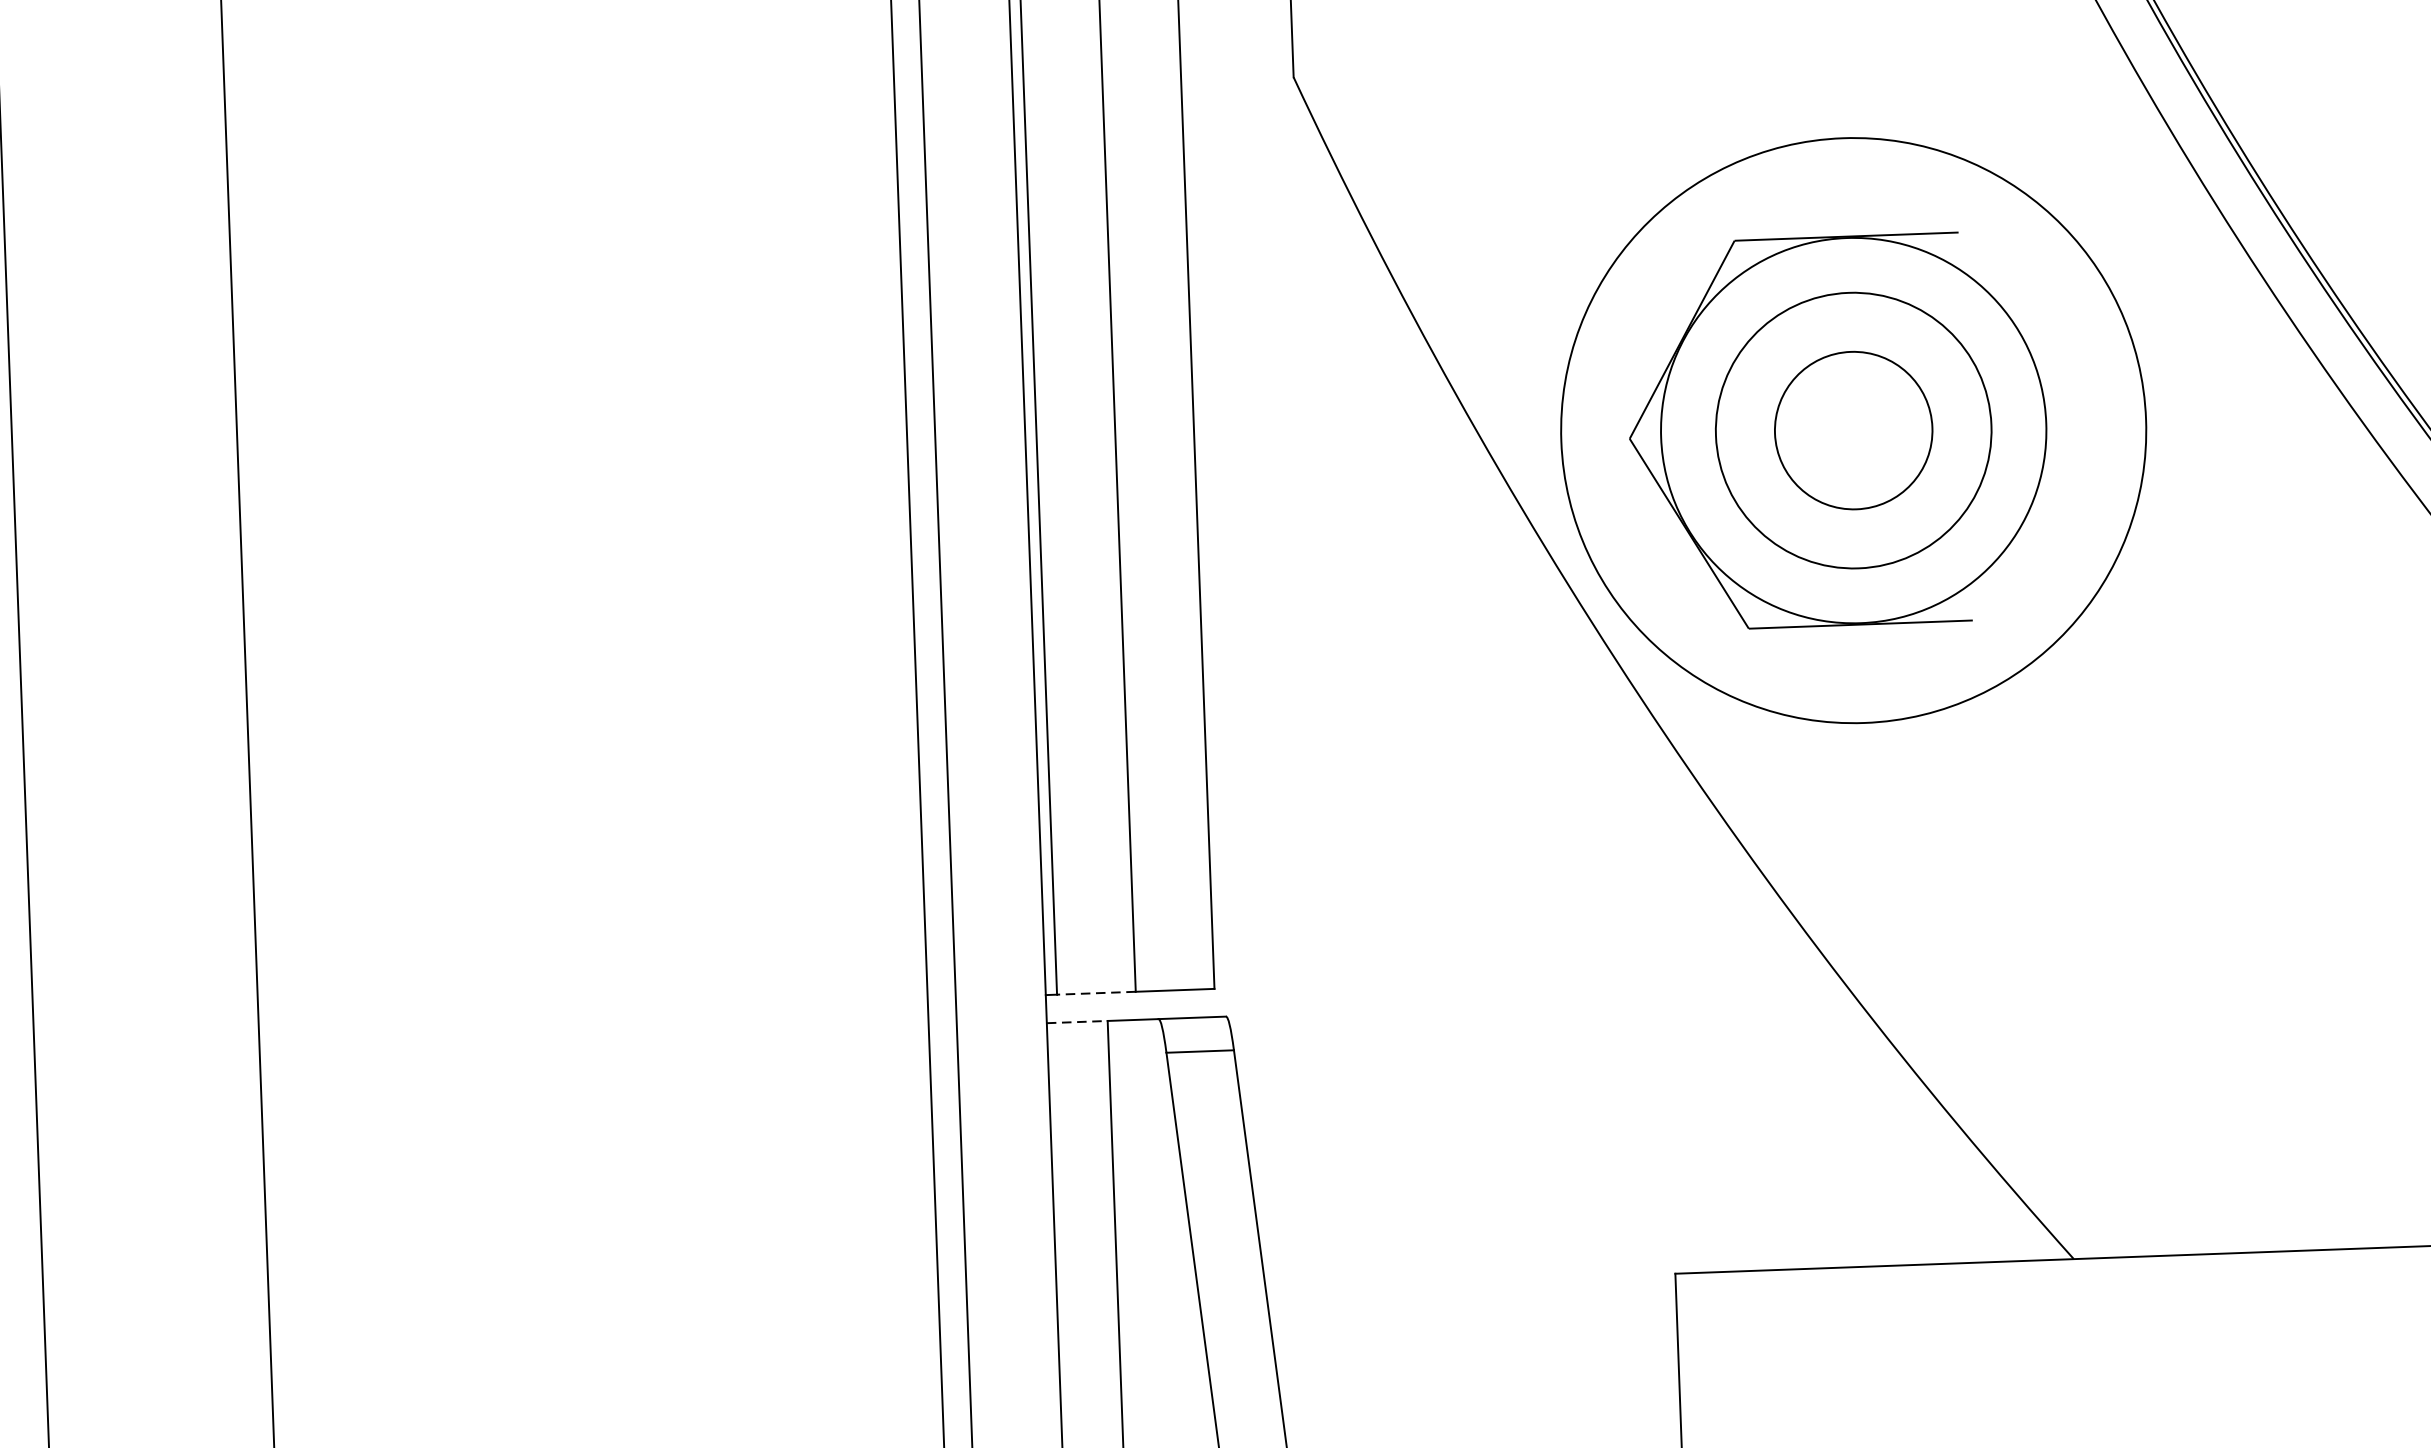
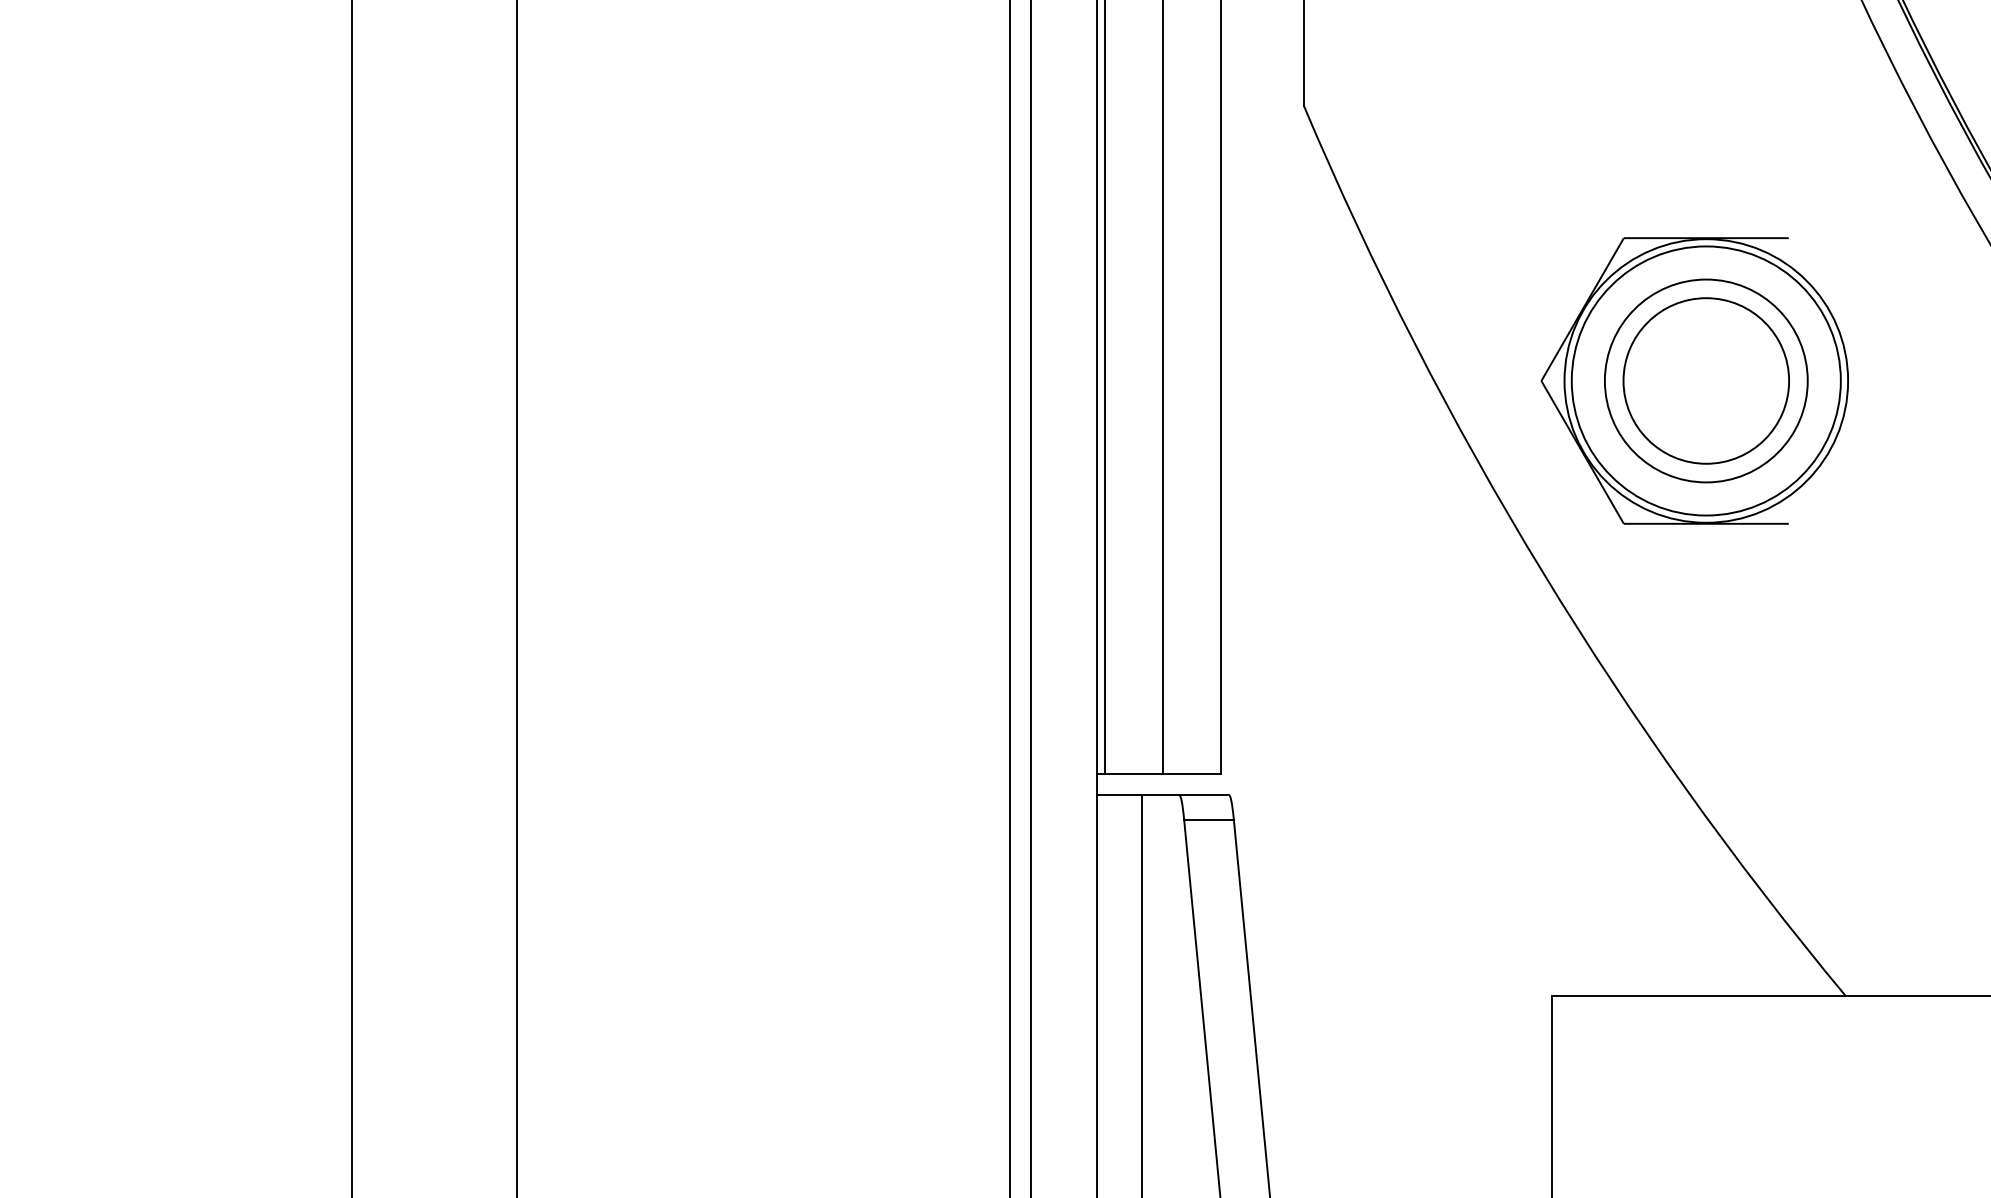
circle: (1852, 429) -> (1705, 380), size x0.62
circle: (1853, 429) -> (1706, 380), size x1.43
line: (1096, 993) -> (1134, 774), dashed -> solid
line: (1077, 1021) -> (1119, 794), dashed -> solid

